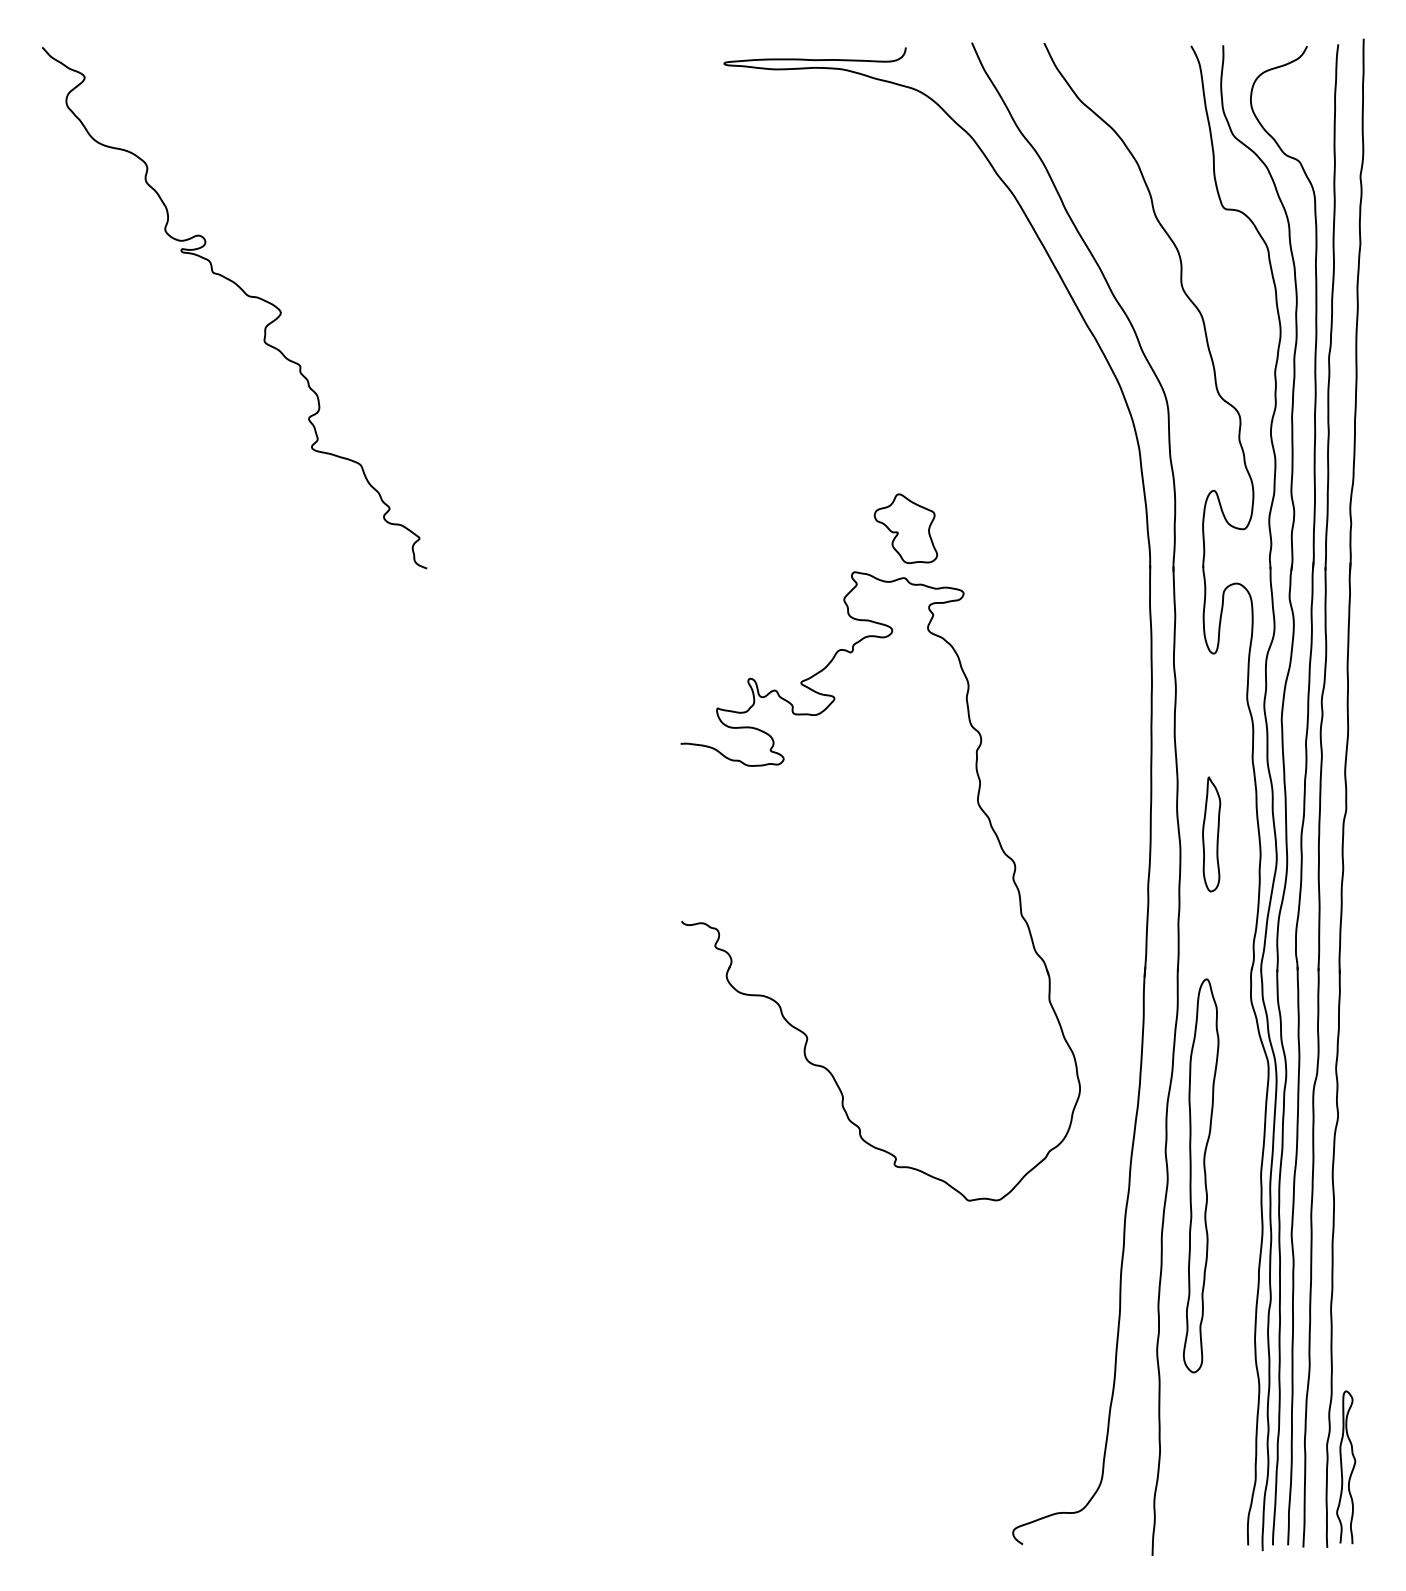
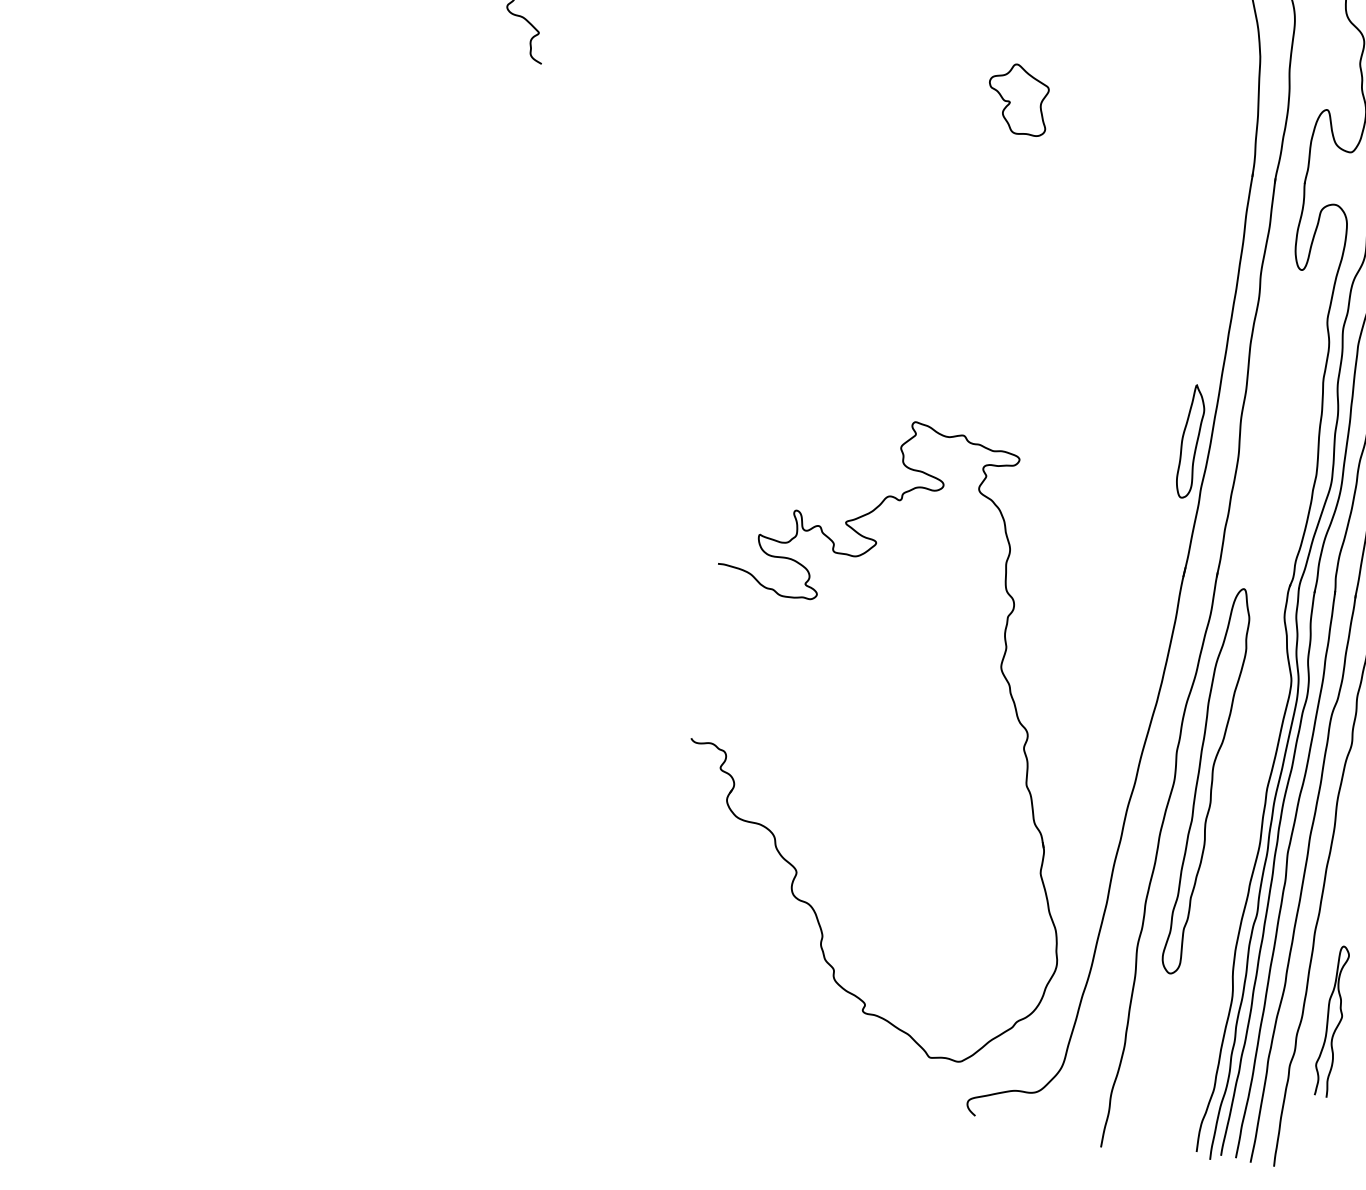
part: (992, 830) -> (1011, 697), moved
part: (1211, 834) -> (1190, 441), moved
curve: (1342, 1467) -> (1328, 1020), moved

